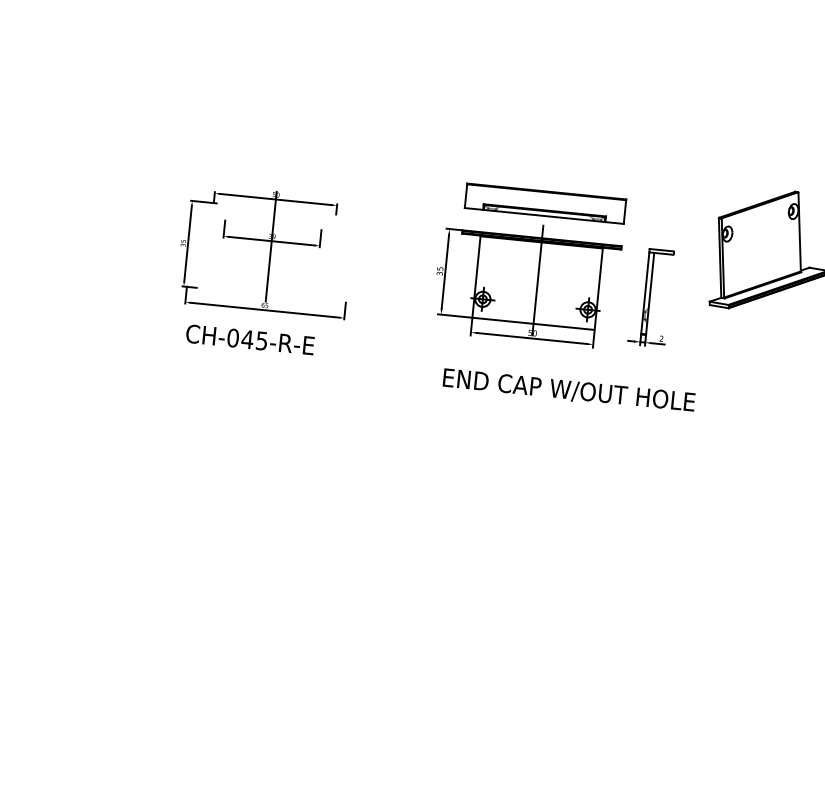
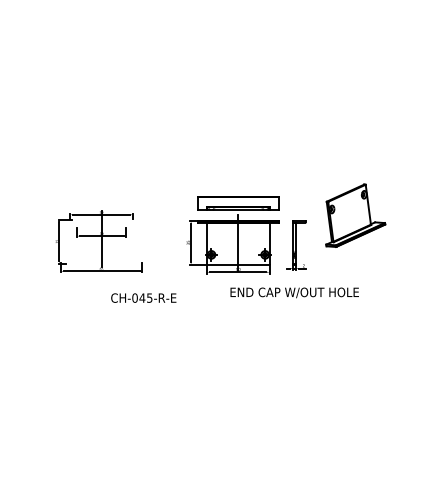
text: (249, 338) -> (143, 297), moved
text: (568, 390) -> (294, 292), moved

